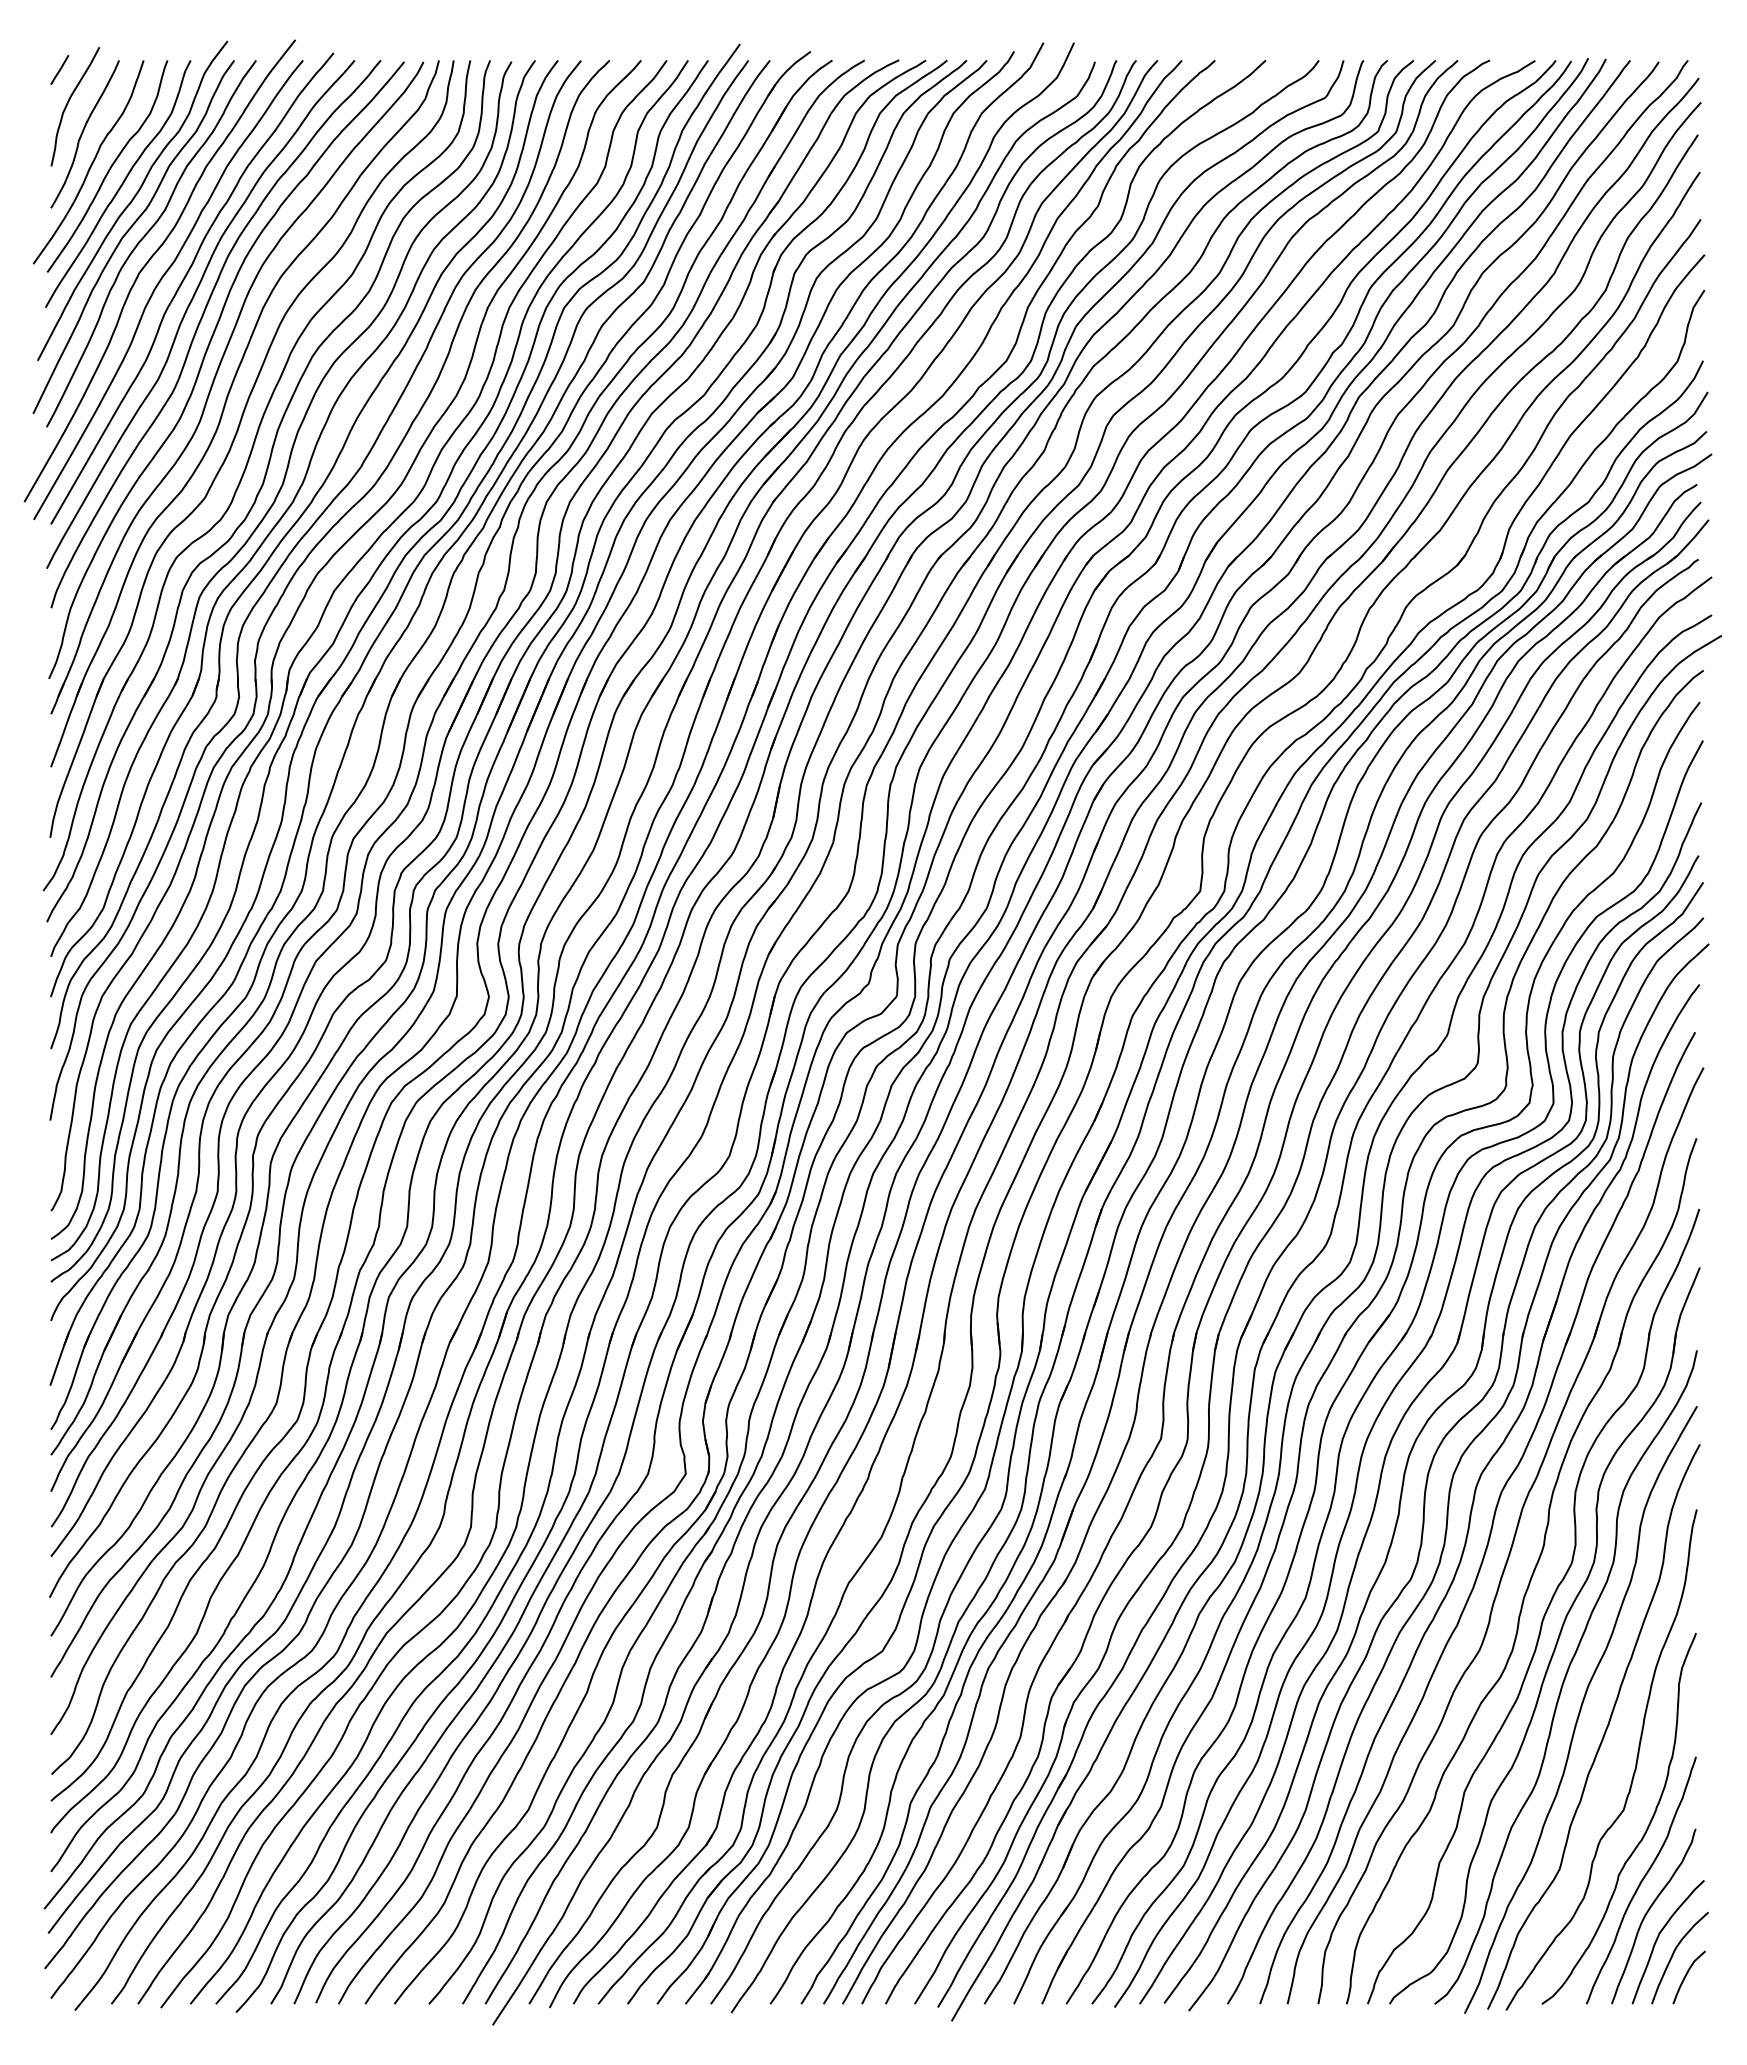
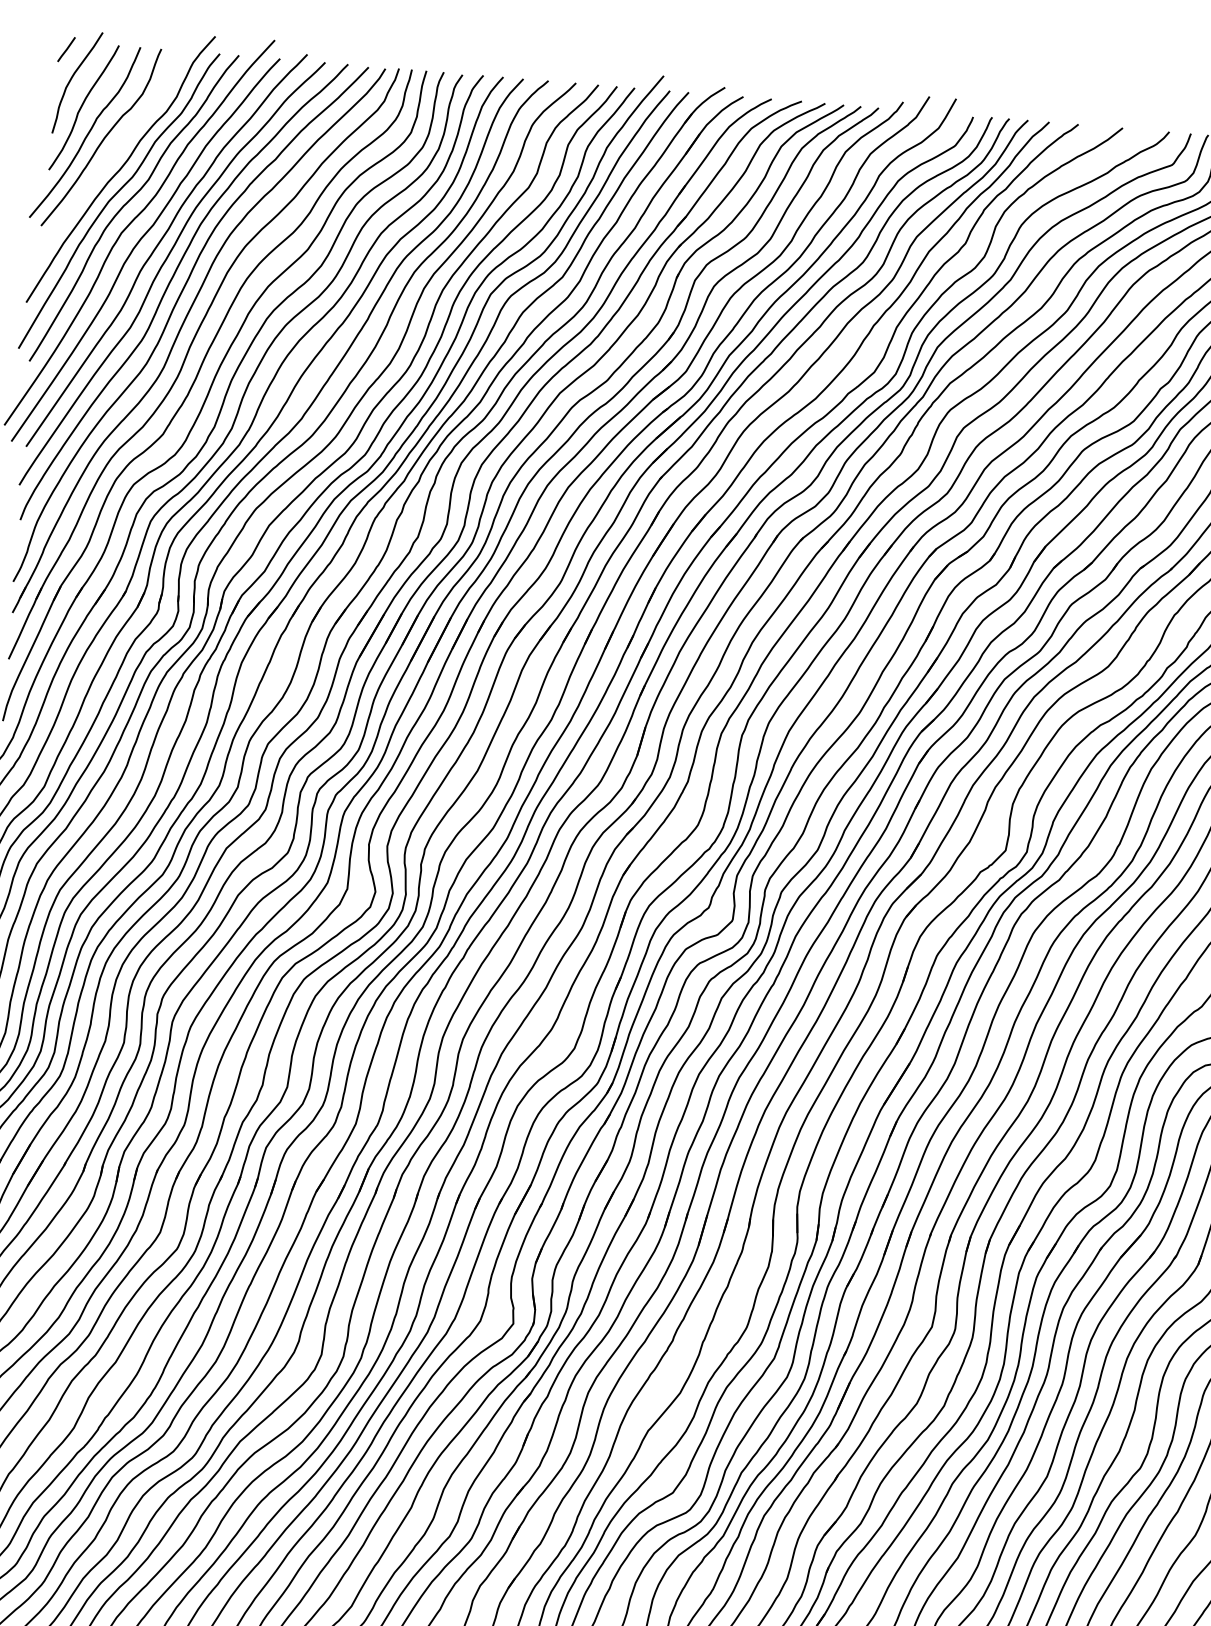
curve: (120, 185) -> (111, 155), removed

